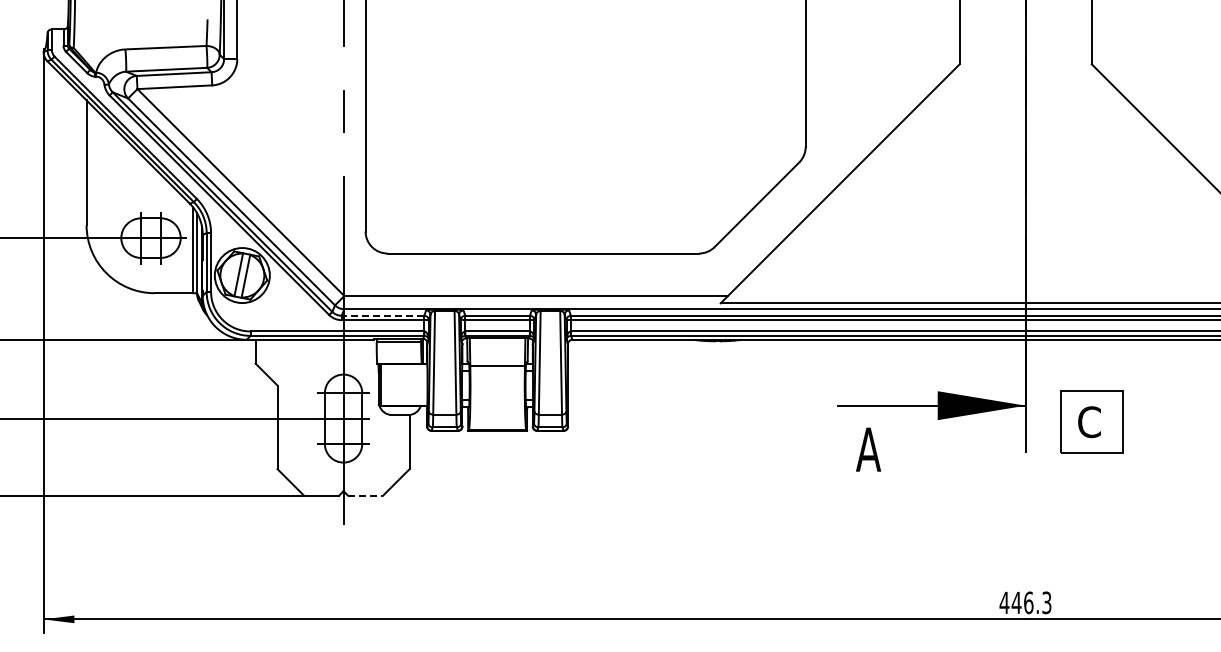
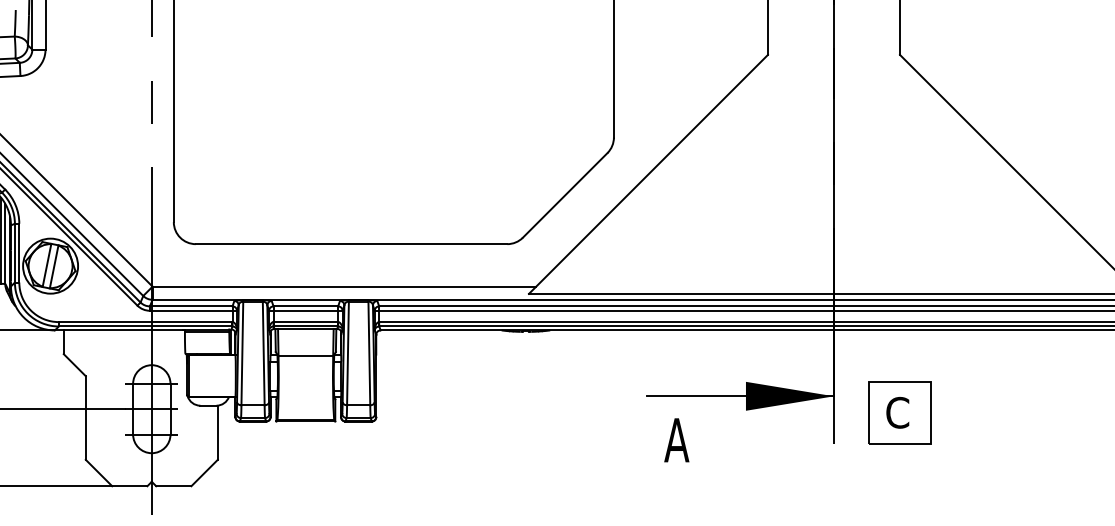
line: (382, 315) -> (190, 306), dashed -> solid
line: (365, 495) -> (173, 486), dashed -> solid

